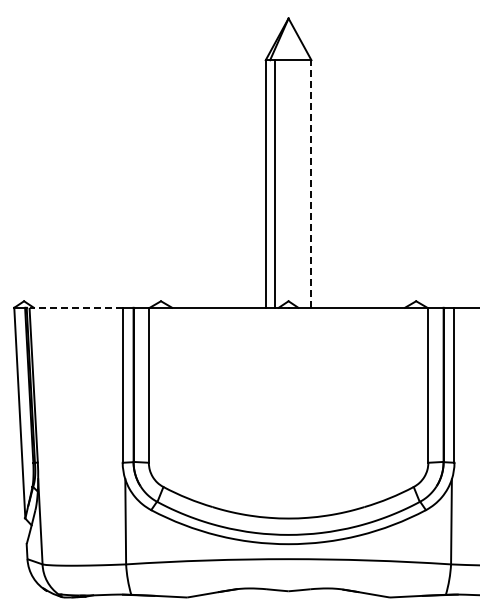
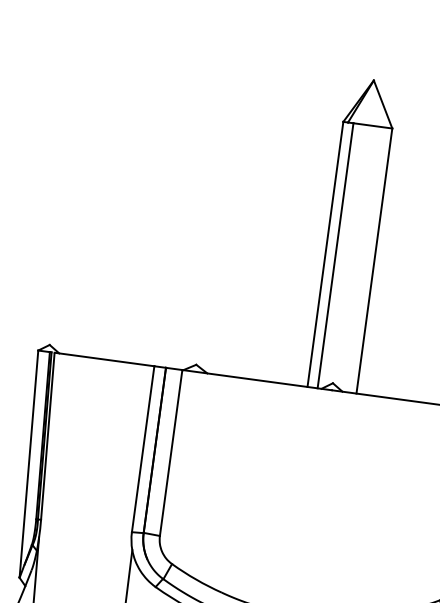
line: (311, 184) -> (374, 261), dashed -> solid
line: (76, 307) -> (104, 359), dashed -> solid

